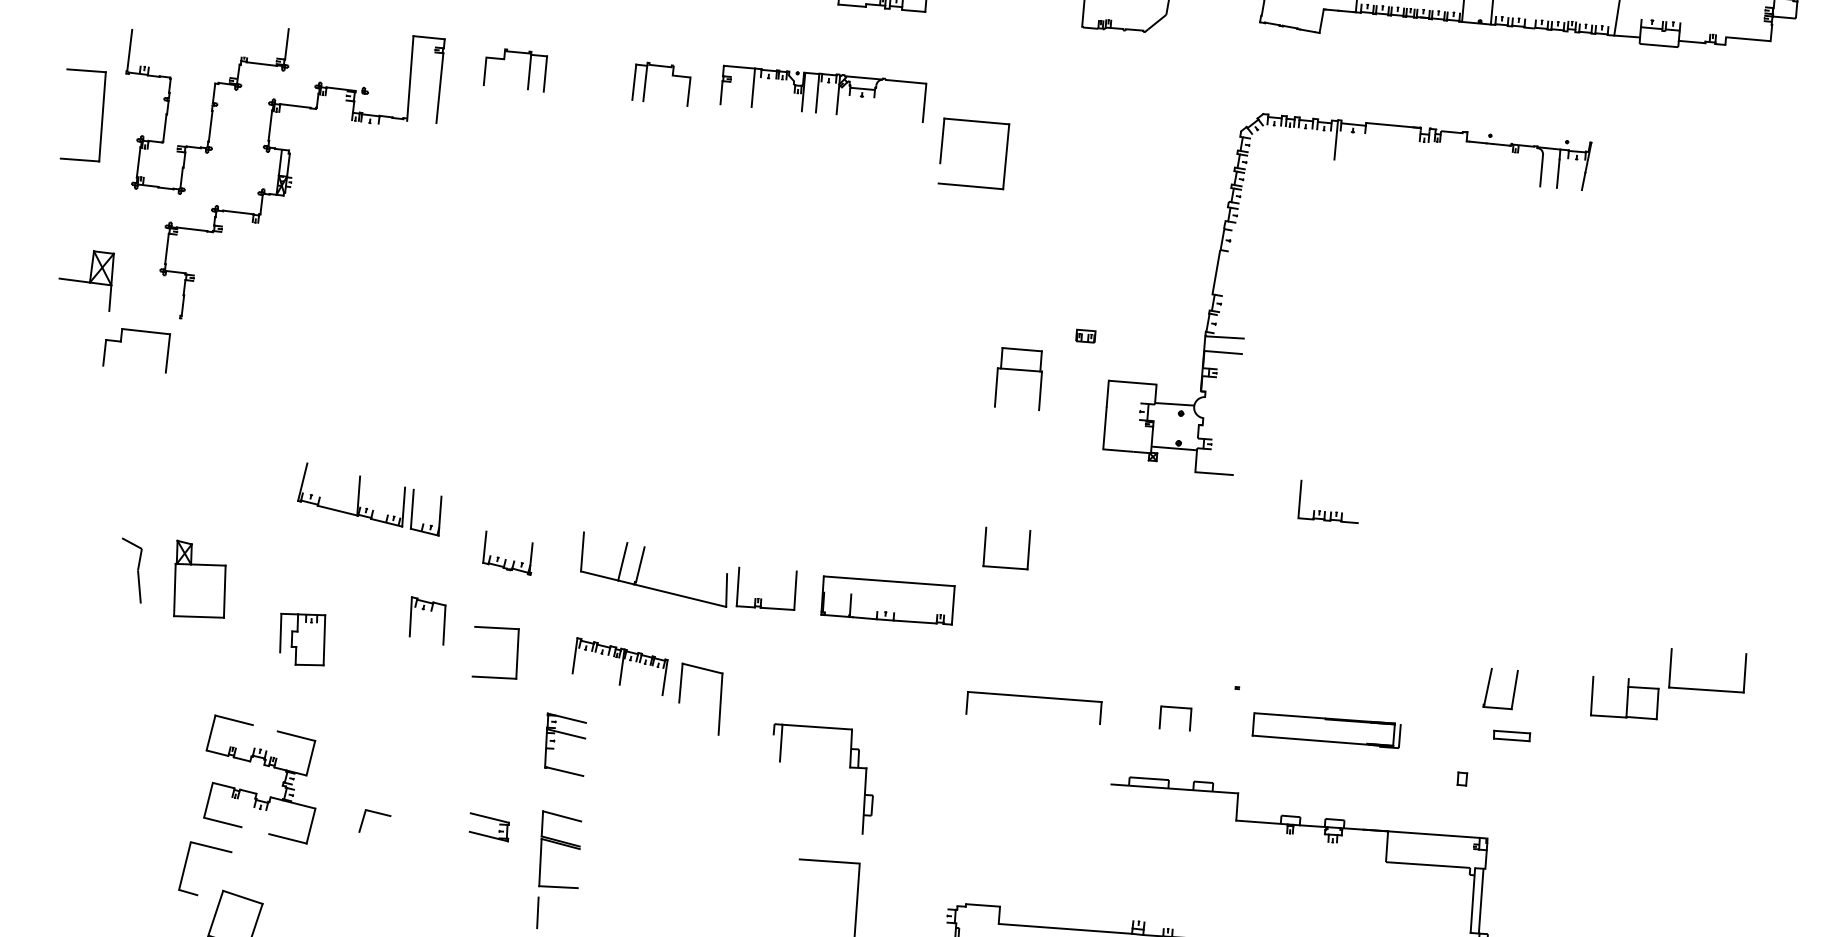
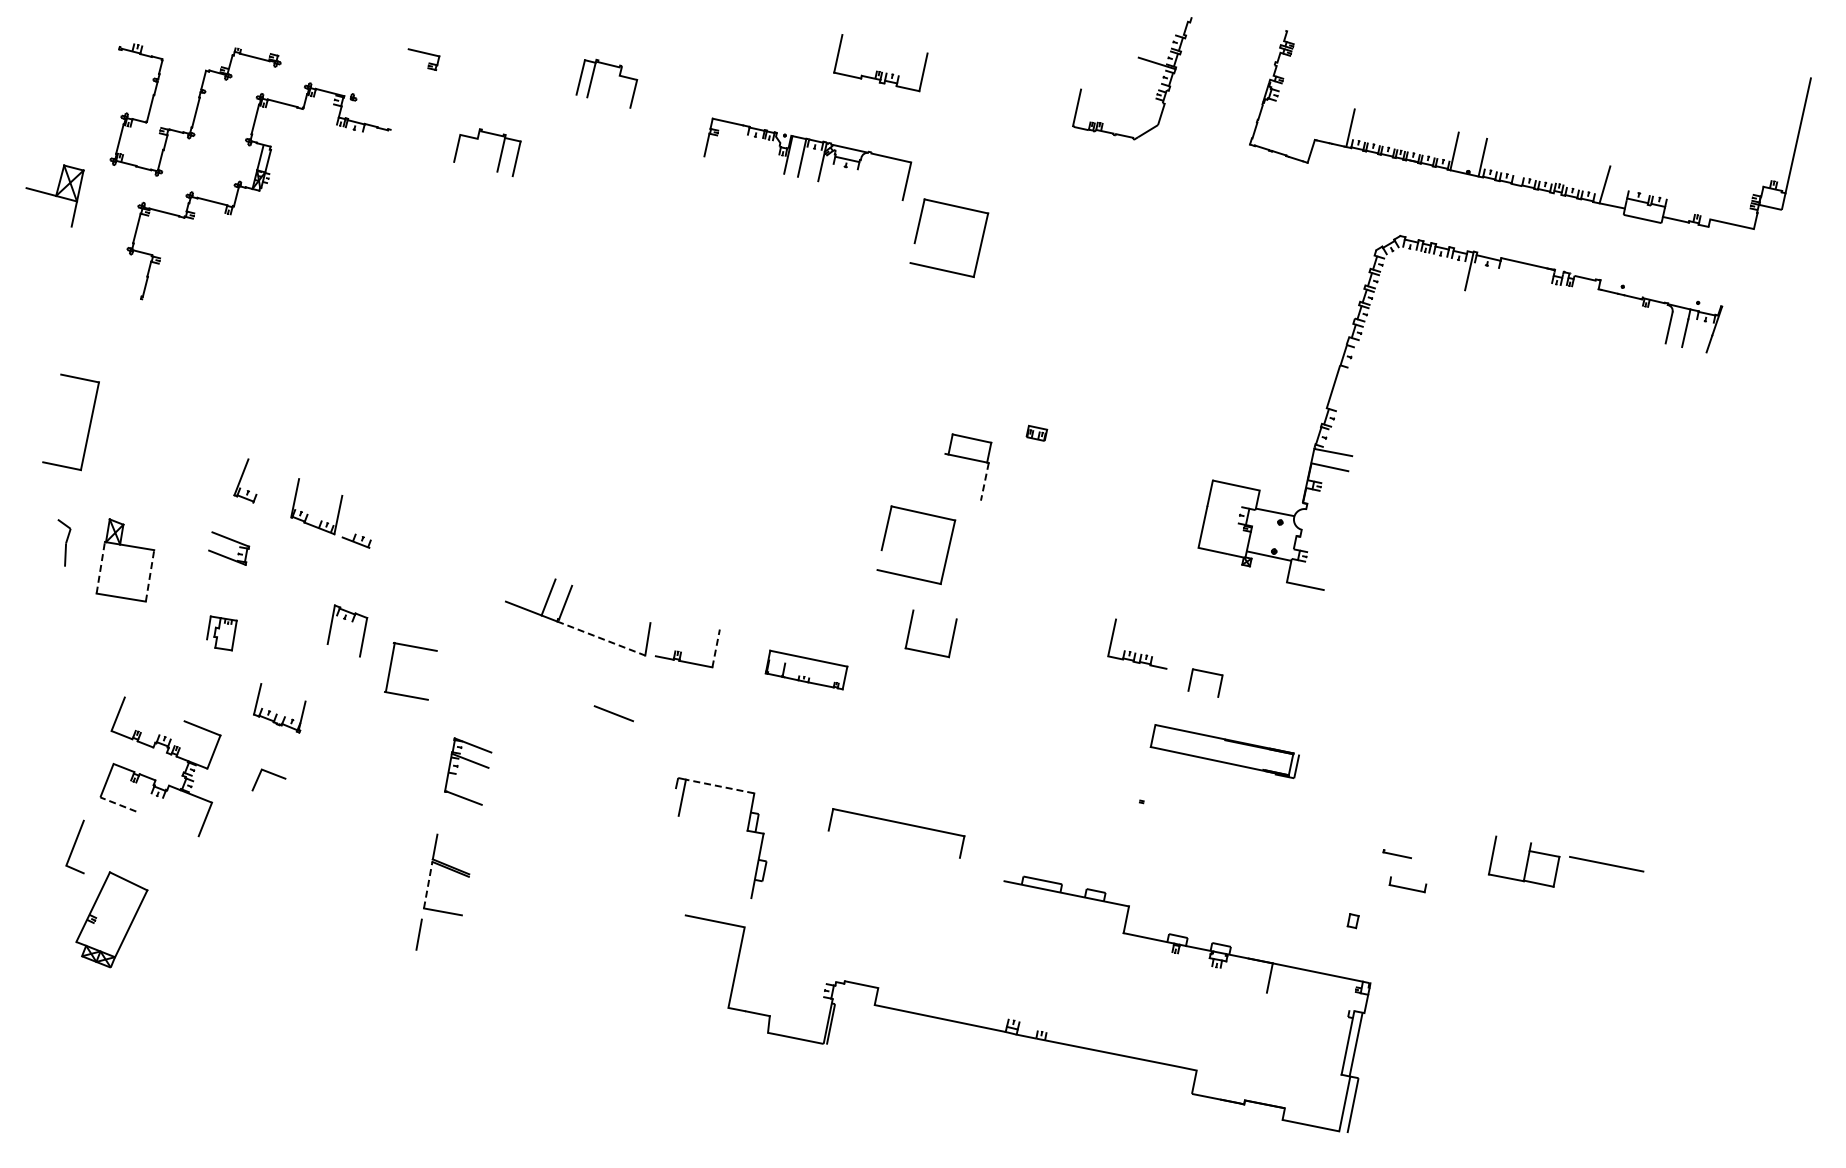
line: (286, 43) -> (281, 40), removed
line: (129, 50) -> (125, 26), removed
part: (528, 73) -> (499, 156), moved
part: (671, 76) -> (618, 76), moved
line: (409, 78) -> (399, 90), removed
line: (440, 88) -> (428, 104), removed
line: (752, 88) -> (738, 144), removed
part: (101, 118) -> (88, 427), moved
part: (88, 282) -> (54, 195), moved
part: (1245, 337) -> (1353, 455), moved
part: (122, 341) -> (80, 314), removed
line: (996, 387) -> (941, 472), removed
line: (1040, 391) -> (984, 482), solid -> dashed
part: (1011, 466) -> (946, 553), added
line: (412, 509) -> (346, 518), removed
line: (337, 510) -> (272, 509), removed
part: (1325, 510) -> (1135, 652), moved
line: (440, 515) -> (373, 528), removed
line: (582, 551) -> (509, 582), removed
part: (507, 553) -> (279, 708), moved
part: (135, 569) -> (64, 542), size x0.7
line: (737, 587) -> (659, 637), removed
line: (174, 589) -> (100, 567), solid -> dashed
line: (795, 589) -> (716, 647), solid -> dashed
line: (225, 591) -> (150, 575), solid -> dashed
line: (680, 595) -> (601, 638), solid -> dashed
part: (887, 599) -> (806, 669), size x0.6
part: (303, 639) -> (221, 633), size x0.6
line: (516, 653) -> (389, 666), moved
part: (620, 666) -> (532, 700), removed
line: (1670, 667) -> (1573, 837), removed
line: (1744, 673) -> (1646, 852), removed
line: (680, 683) -> (590, 725), removed
line: (1487, 686) -> (1390, 832), removed
line: (1514, 690) -> (1416, 839), removed
part: (1032, 698) -> (896, 823), moved
line: (720, 704) -> (627, 751), removed
part: (1176, 708) -> (1207, 673), moved
line: (233, 720) -> (142, 704), removed
line: (817, 727) -> (720, 786), solid -> dashed
part: (1326, 730) -> (1224, 751), moved
line: (1511, 731) -> (1408, 880), removed
line: (376, 813) -> (271, 774), moved
line: (561, 815) -> (455, 841), removed
part: (491, 819) -> (232, 541), moved
line: (221, 822) -> (117, 804), solid -> dashed
line: (287, 839) -> (180, 829), removed
line: (211, 847) -> (103, 827), removed
line: (540, 862) -> (428, 885), solid -> dashed
line: (1427, 864) -> (1307, 1001), removed

